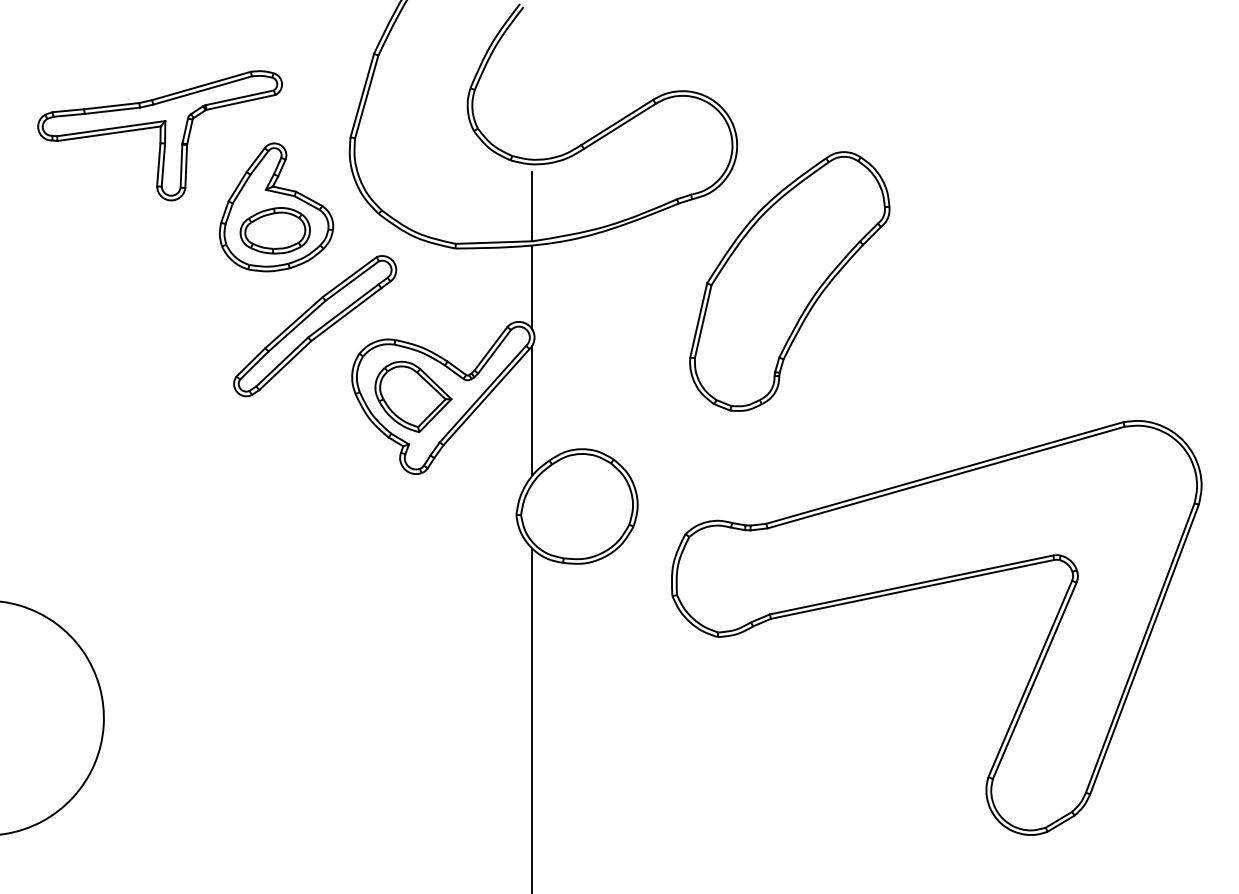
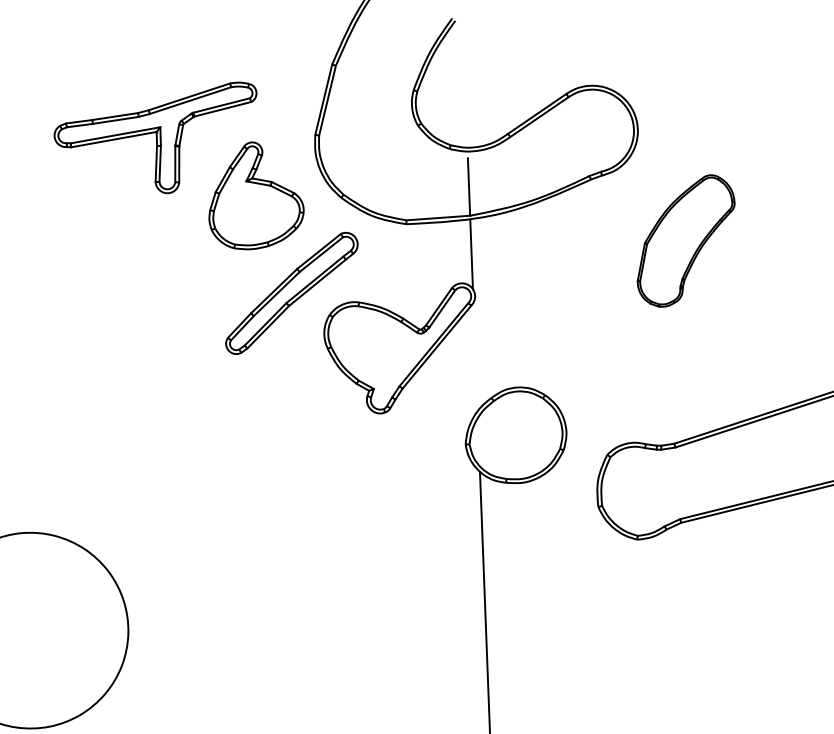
part: (274, 230) -> (254, 214), removed
part: (789, 281) -> (685, 241), size x0.6
part: (413, 396) -> (376, 348), removed
line: (532, 410) -> (475, 356), removed

